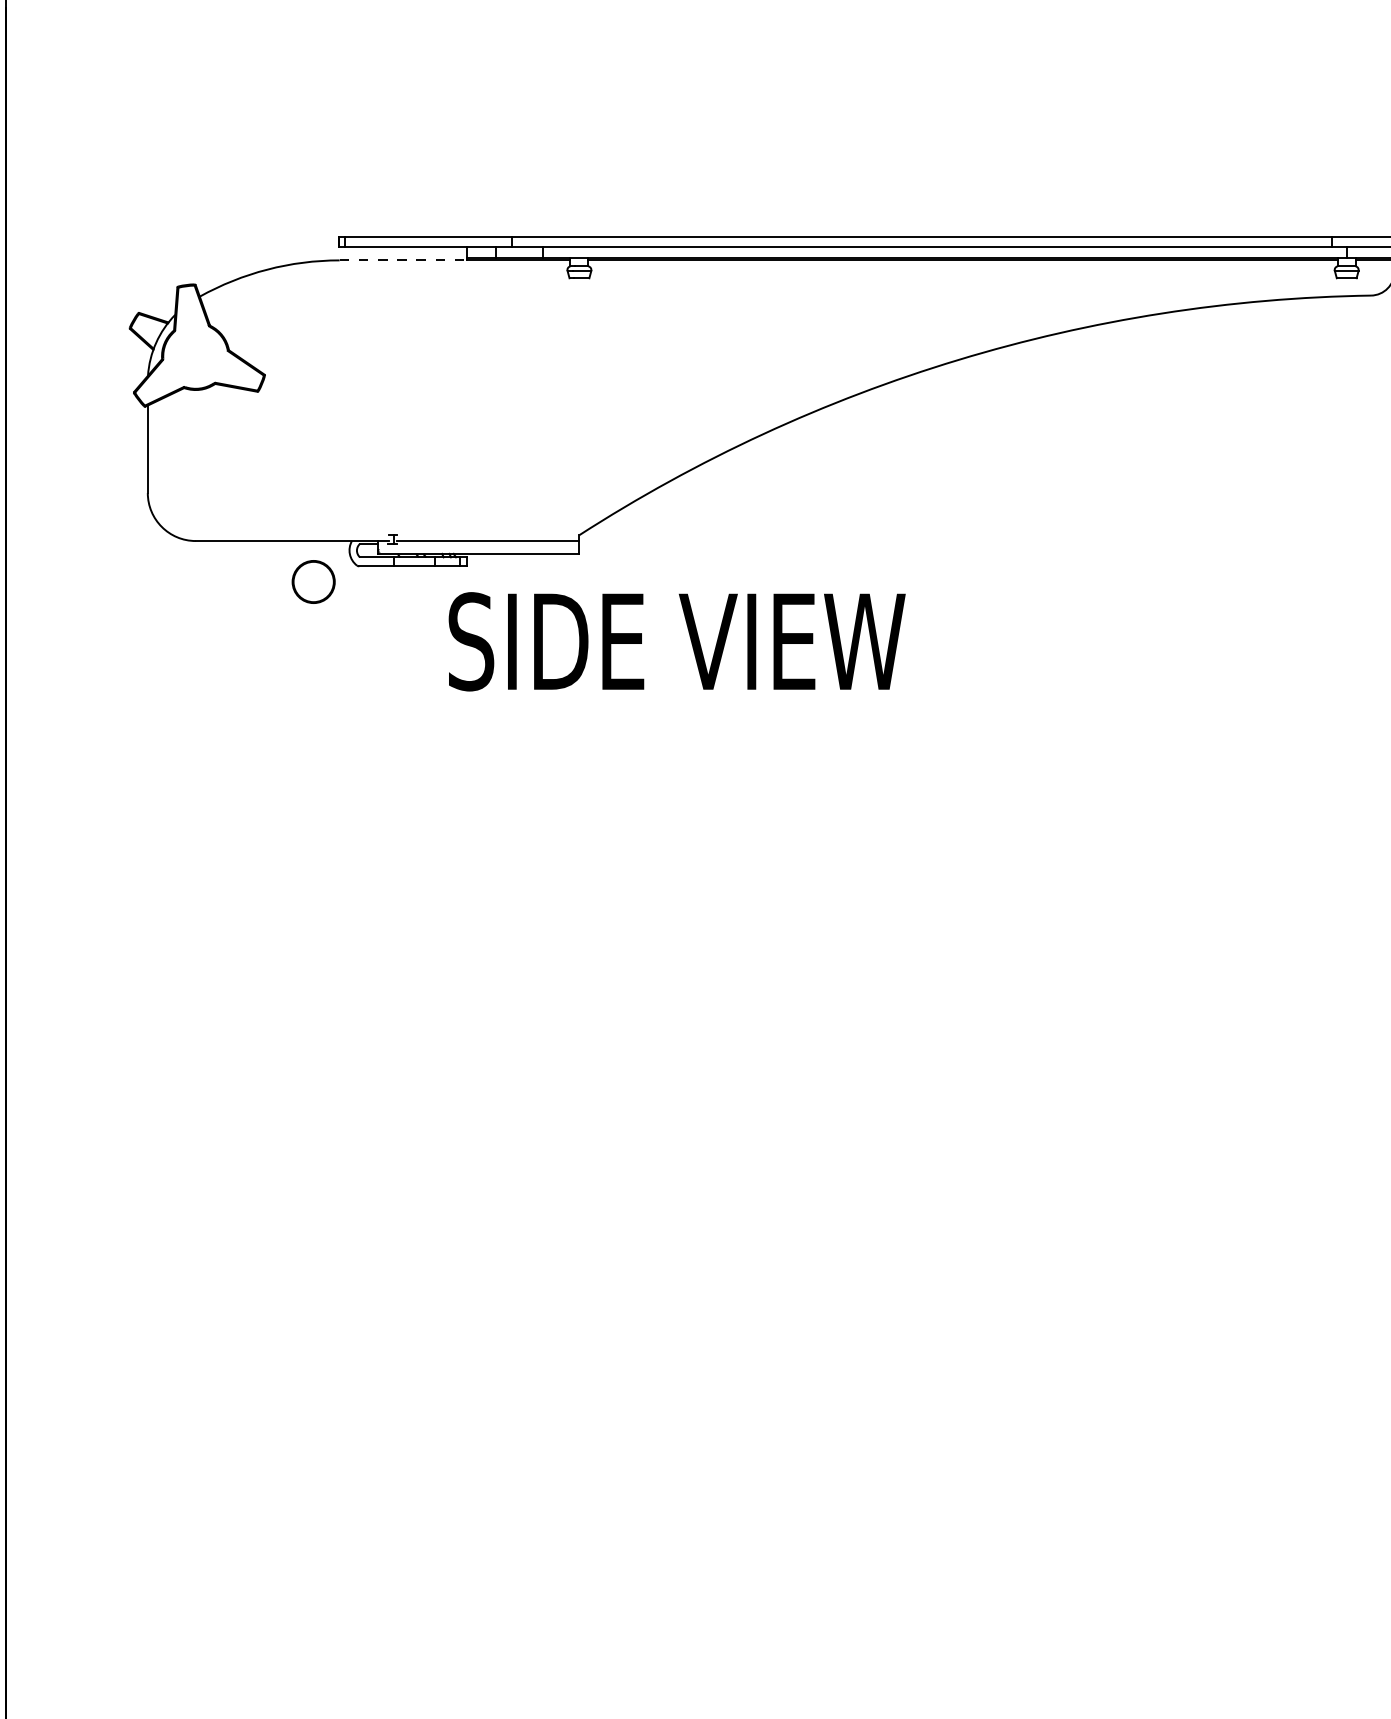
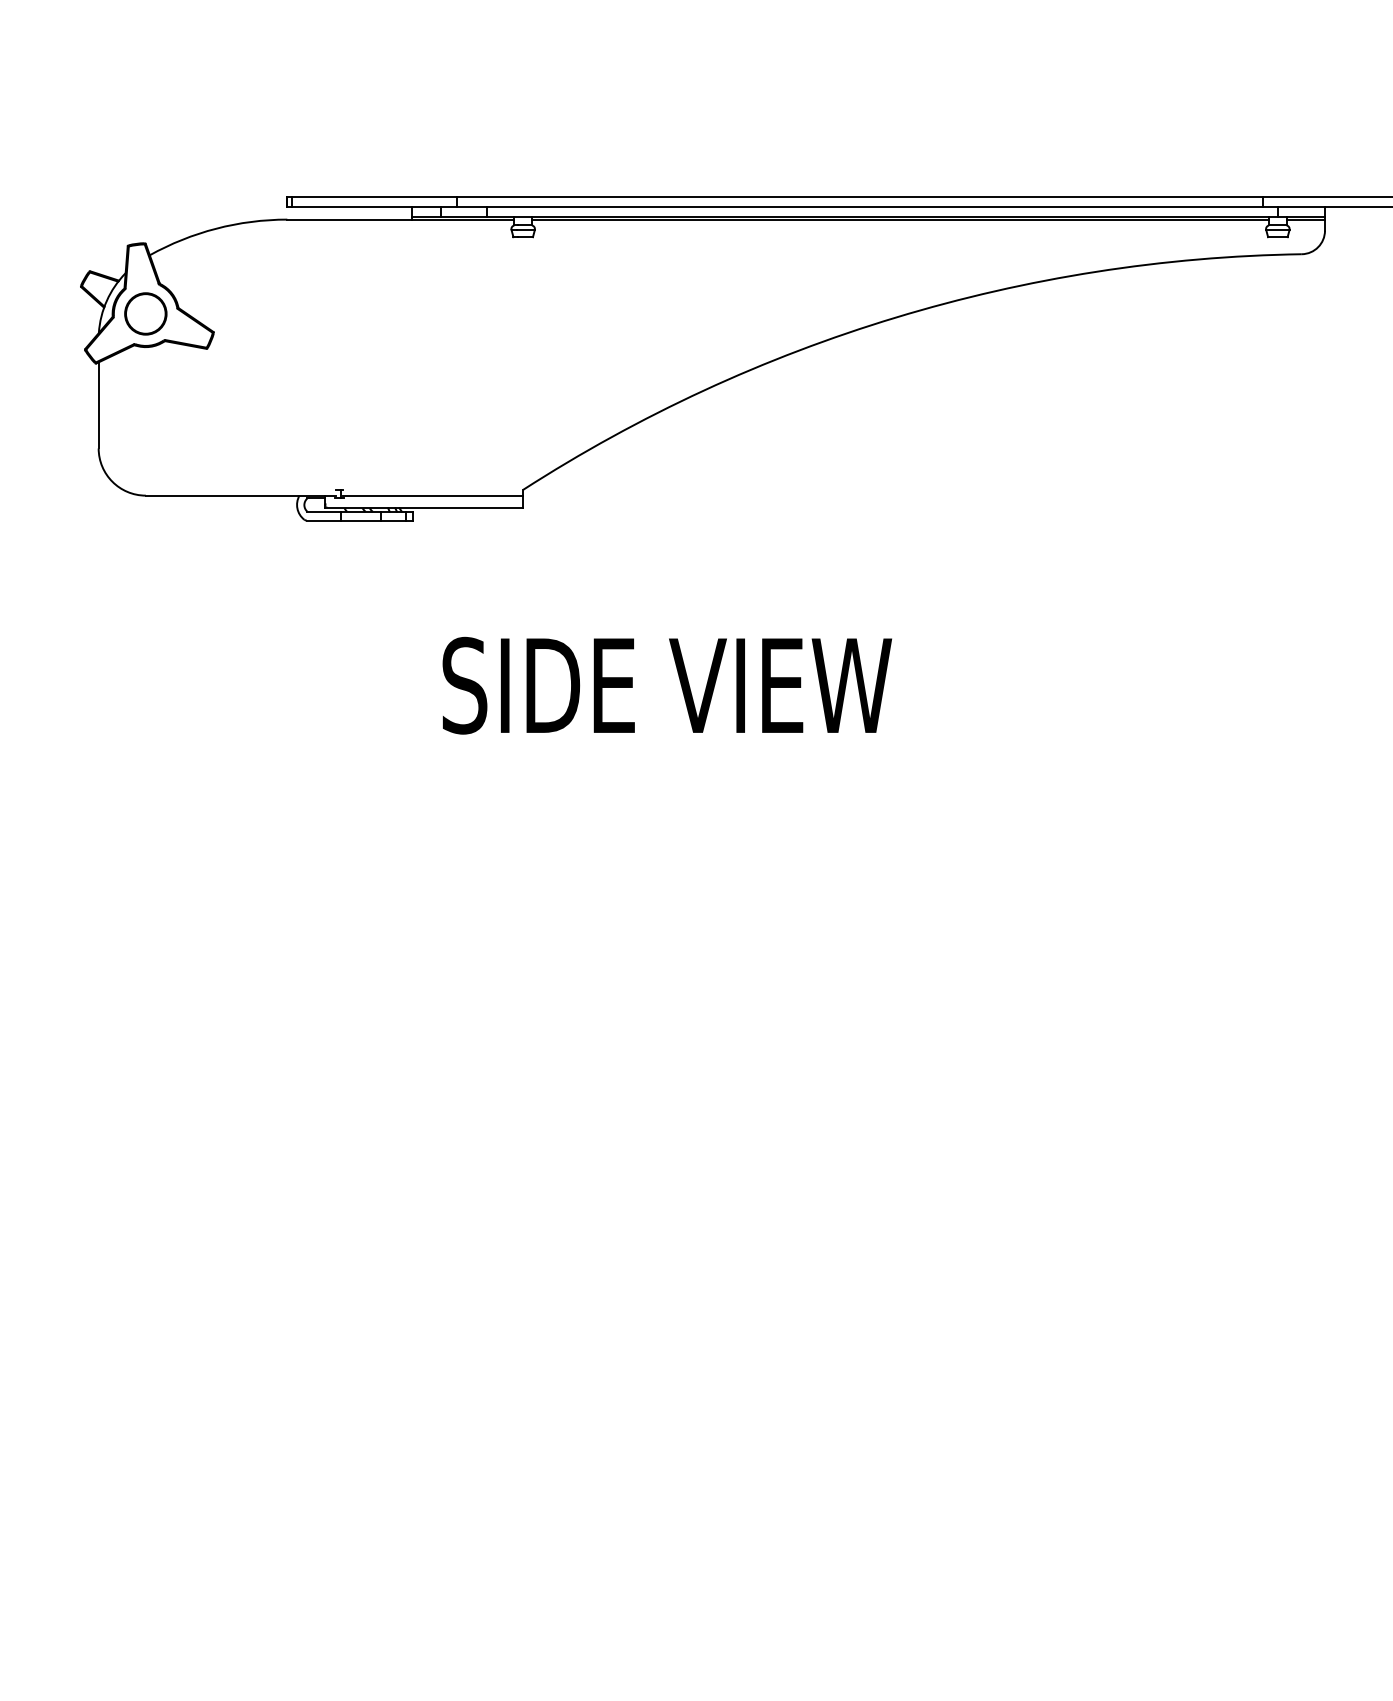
line: (403, 260) -> (350, 219), dashed -> solid
circle: (313, 581) -> (145, 313), moved
text: (676, 641) -> (666, 685), moved

